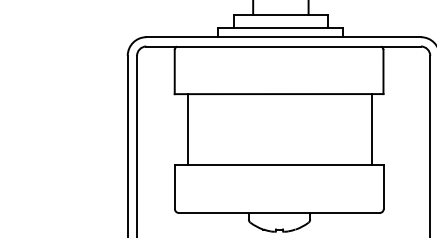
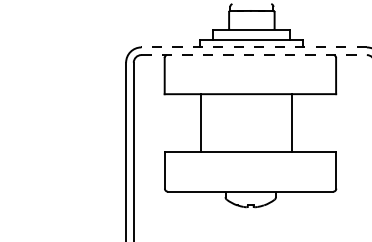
line: (284, 37) -> (254, 47), solid -> dashed
line: (284, 47) -> (254, 55), solid -> dashed
line: (187, 129) -> (200, 123), moved
line: (372, 129) -> (292, 123), moved

